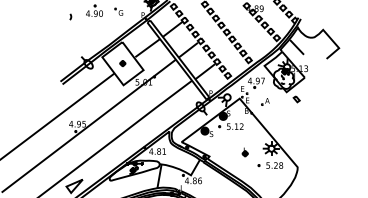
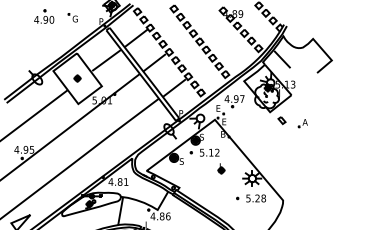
curve: (70, 16) -> (15, 23), removed
part: (265, 101) -> (302, 123), moved
part: (244, 152) -> (220, 168), moved

